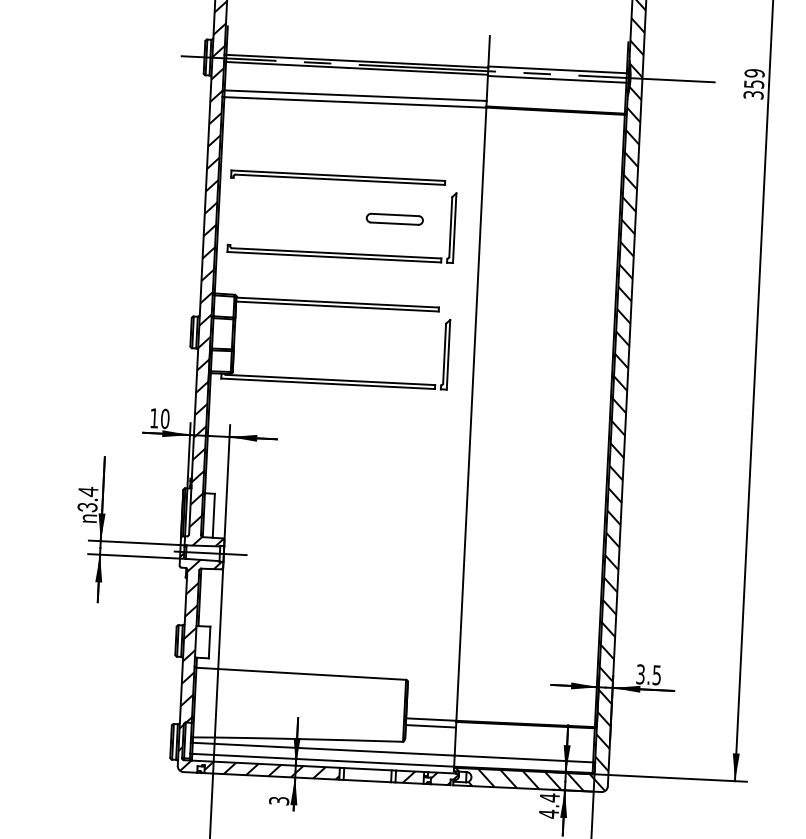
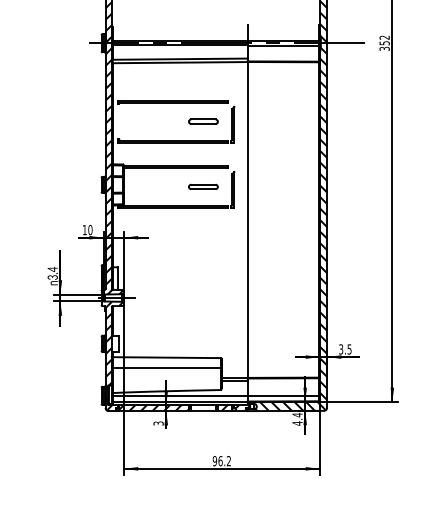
text: (754, 72) -> (384, 37), 359 -> 352
part: (388, 345) -> (203, 186), added
line: (299, 694) -> (166, 368), added

